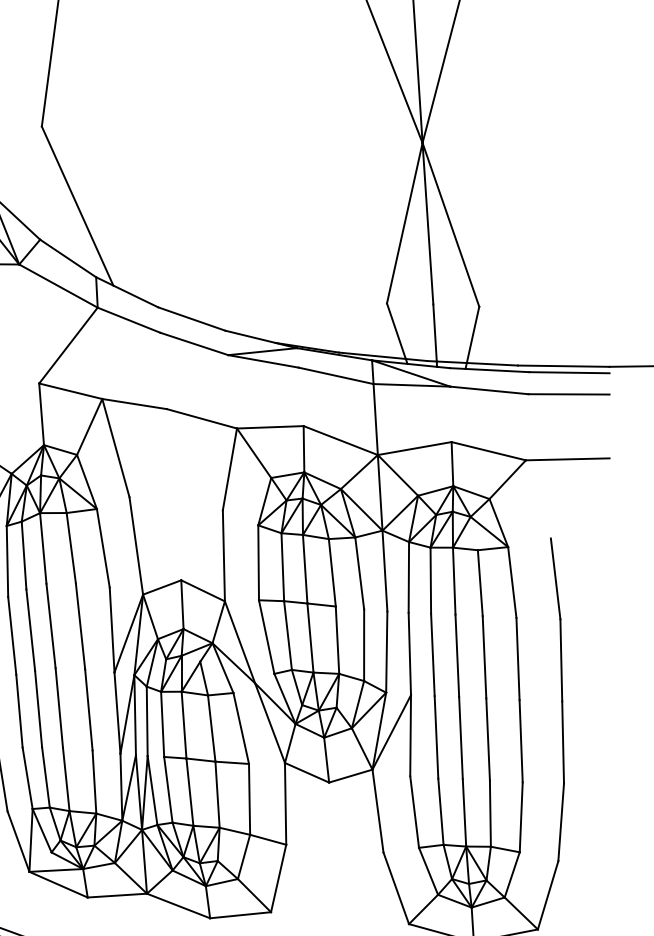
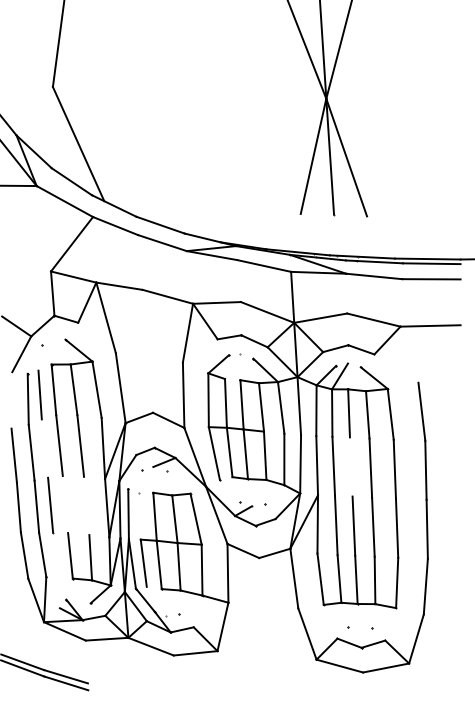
line: (30, 630) -> (44, 448), removed
line: (456, 655) -> (350, 466), removed
line: (59, 708) -> (65, 504), removed
line: (88, 709) -> (86, 505), removed
line: (162, 723) -> (139, 515), removed

